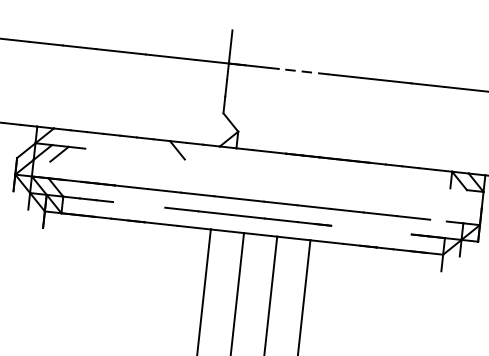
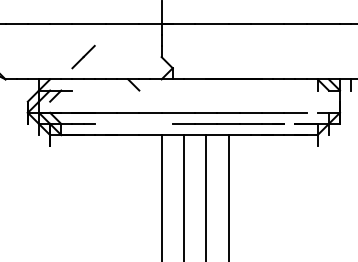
line: (303, 71) -> (211, 23), dashed -> solid
line: (107, 99) -> (83, 56), added
line: (248, 216) -> (228, 123), moved

